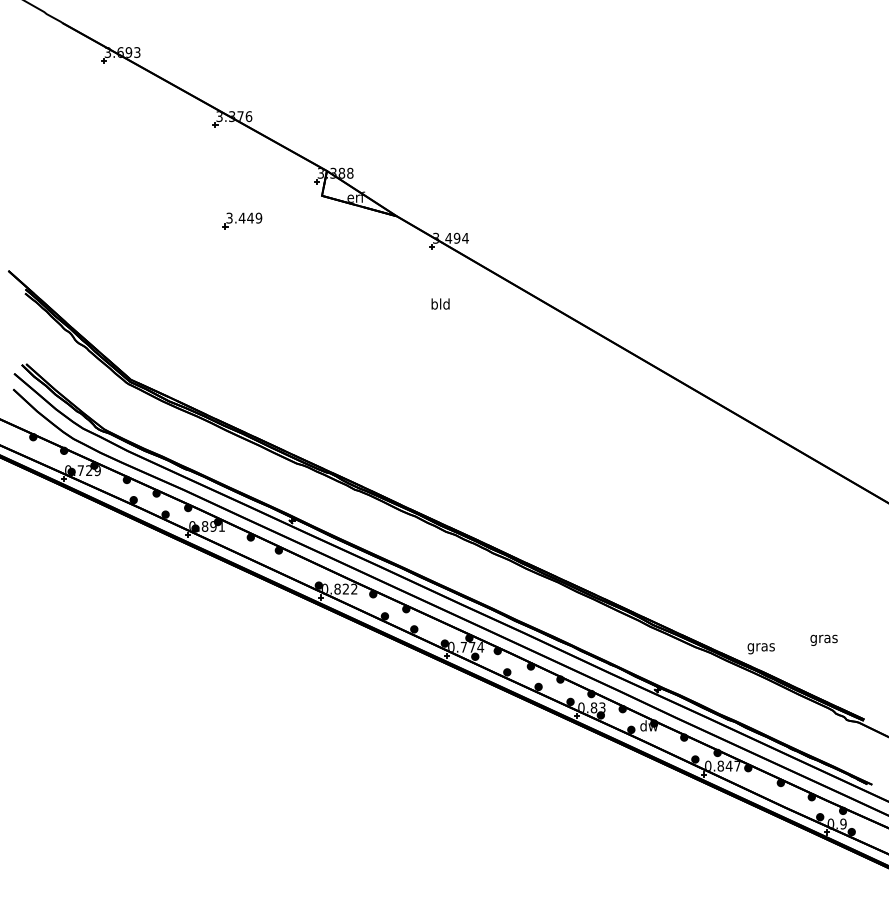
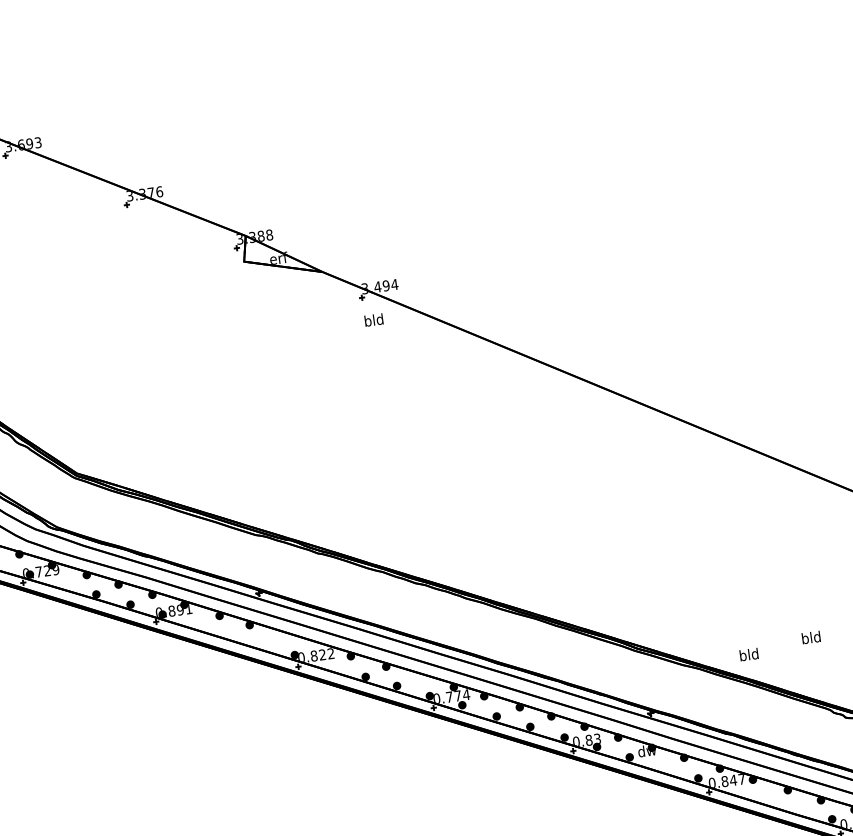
part: (242, 220) -> (167, 297), removed
text: (440, 303) -> (373, 319), moved
text: (823, 638) -> (810, 638), gras -> bld
text: (760, 647) -> (748, 656), gras -> bld

